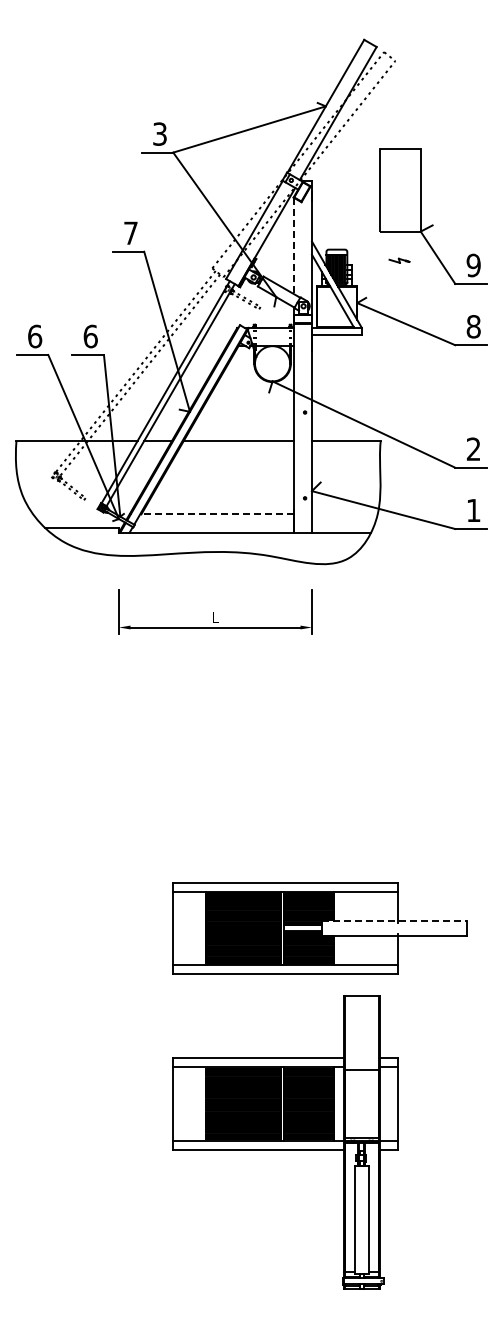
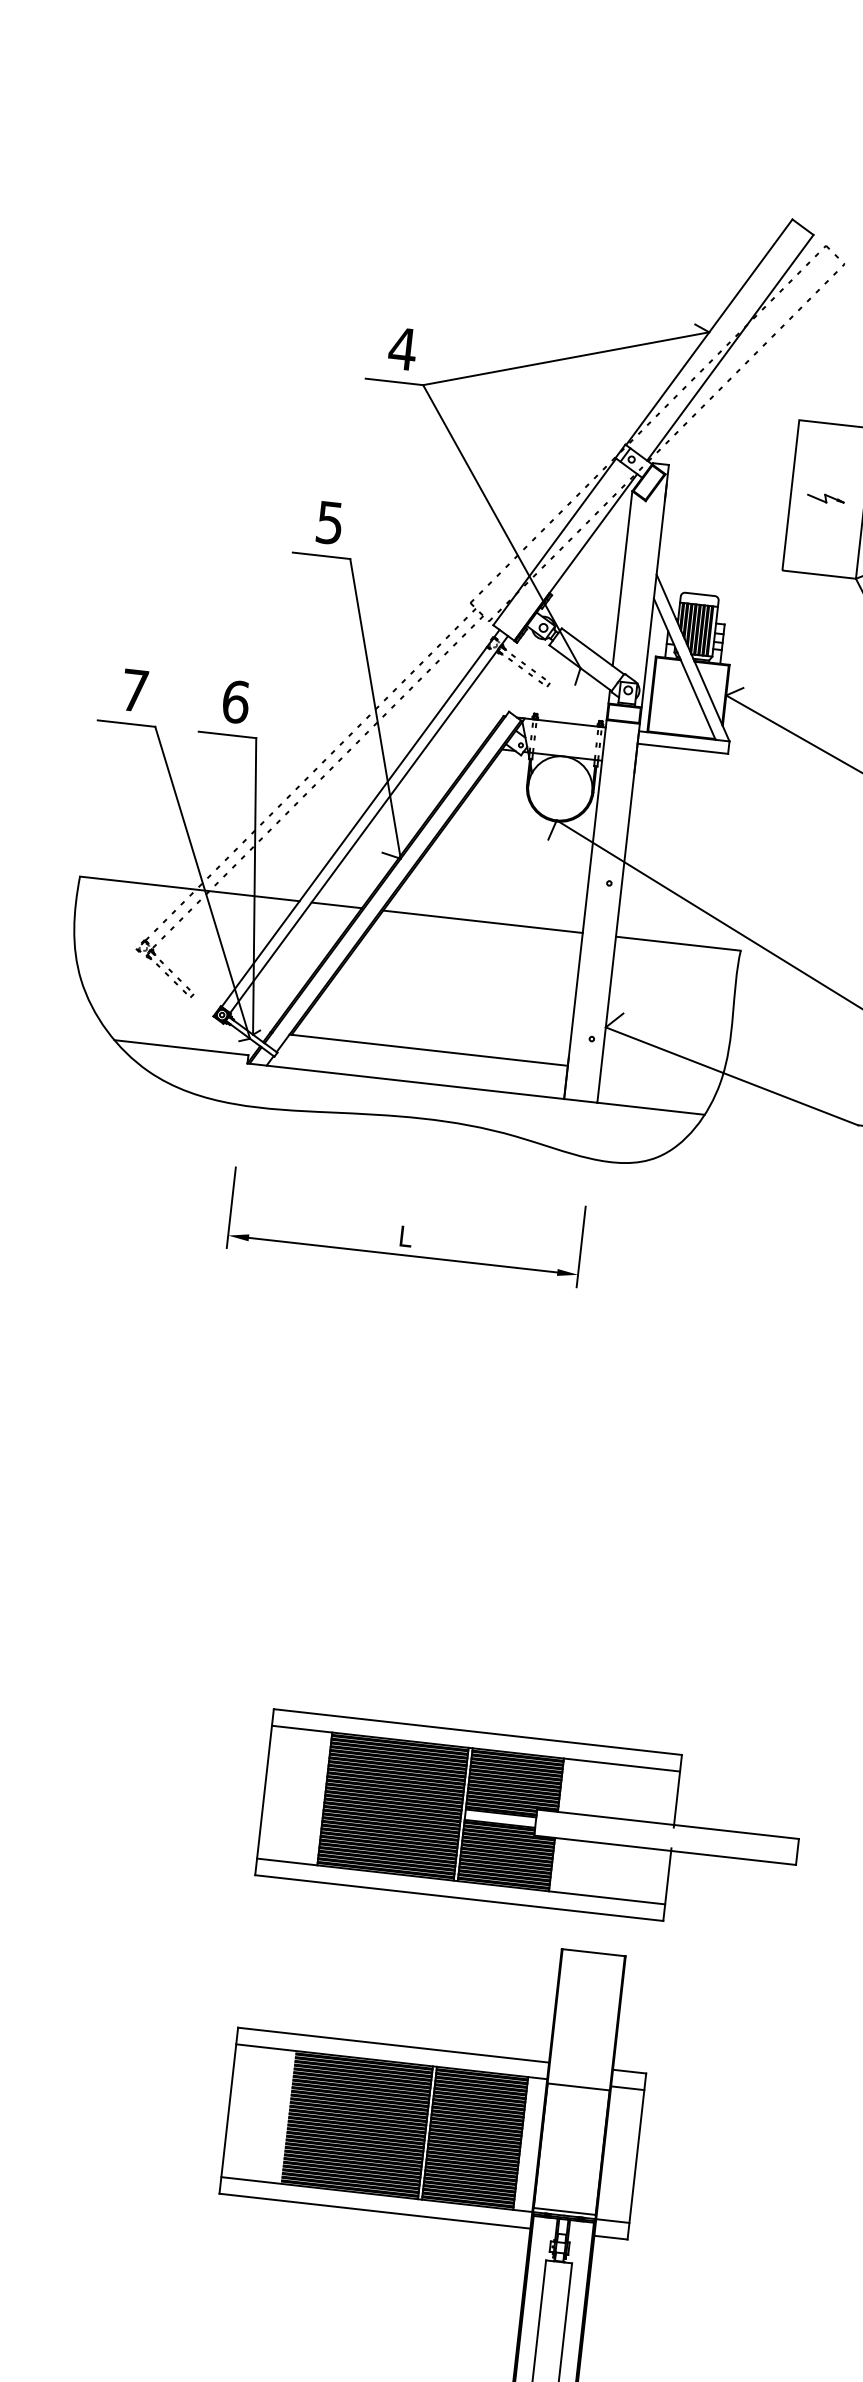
text: (159, 133) -> (402, 347), 3 -> 4
text: (130, 233) -> (329, 523), 7 -> 5
line: (293, 246) -> (622, 579), dashed -> solid
part: (399, 260) -> (825, 498), moved
text: (35, 336) -> (135, 690), 6 -> 7
line: (216, 514) -> (427, 1050), dashed -> solid
line: (395, 921) -> (669, 1825), dashed -> solid

